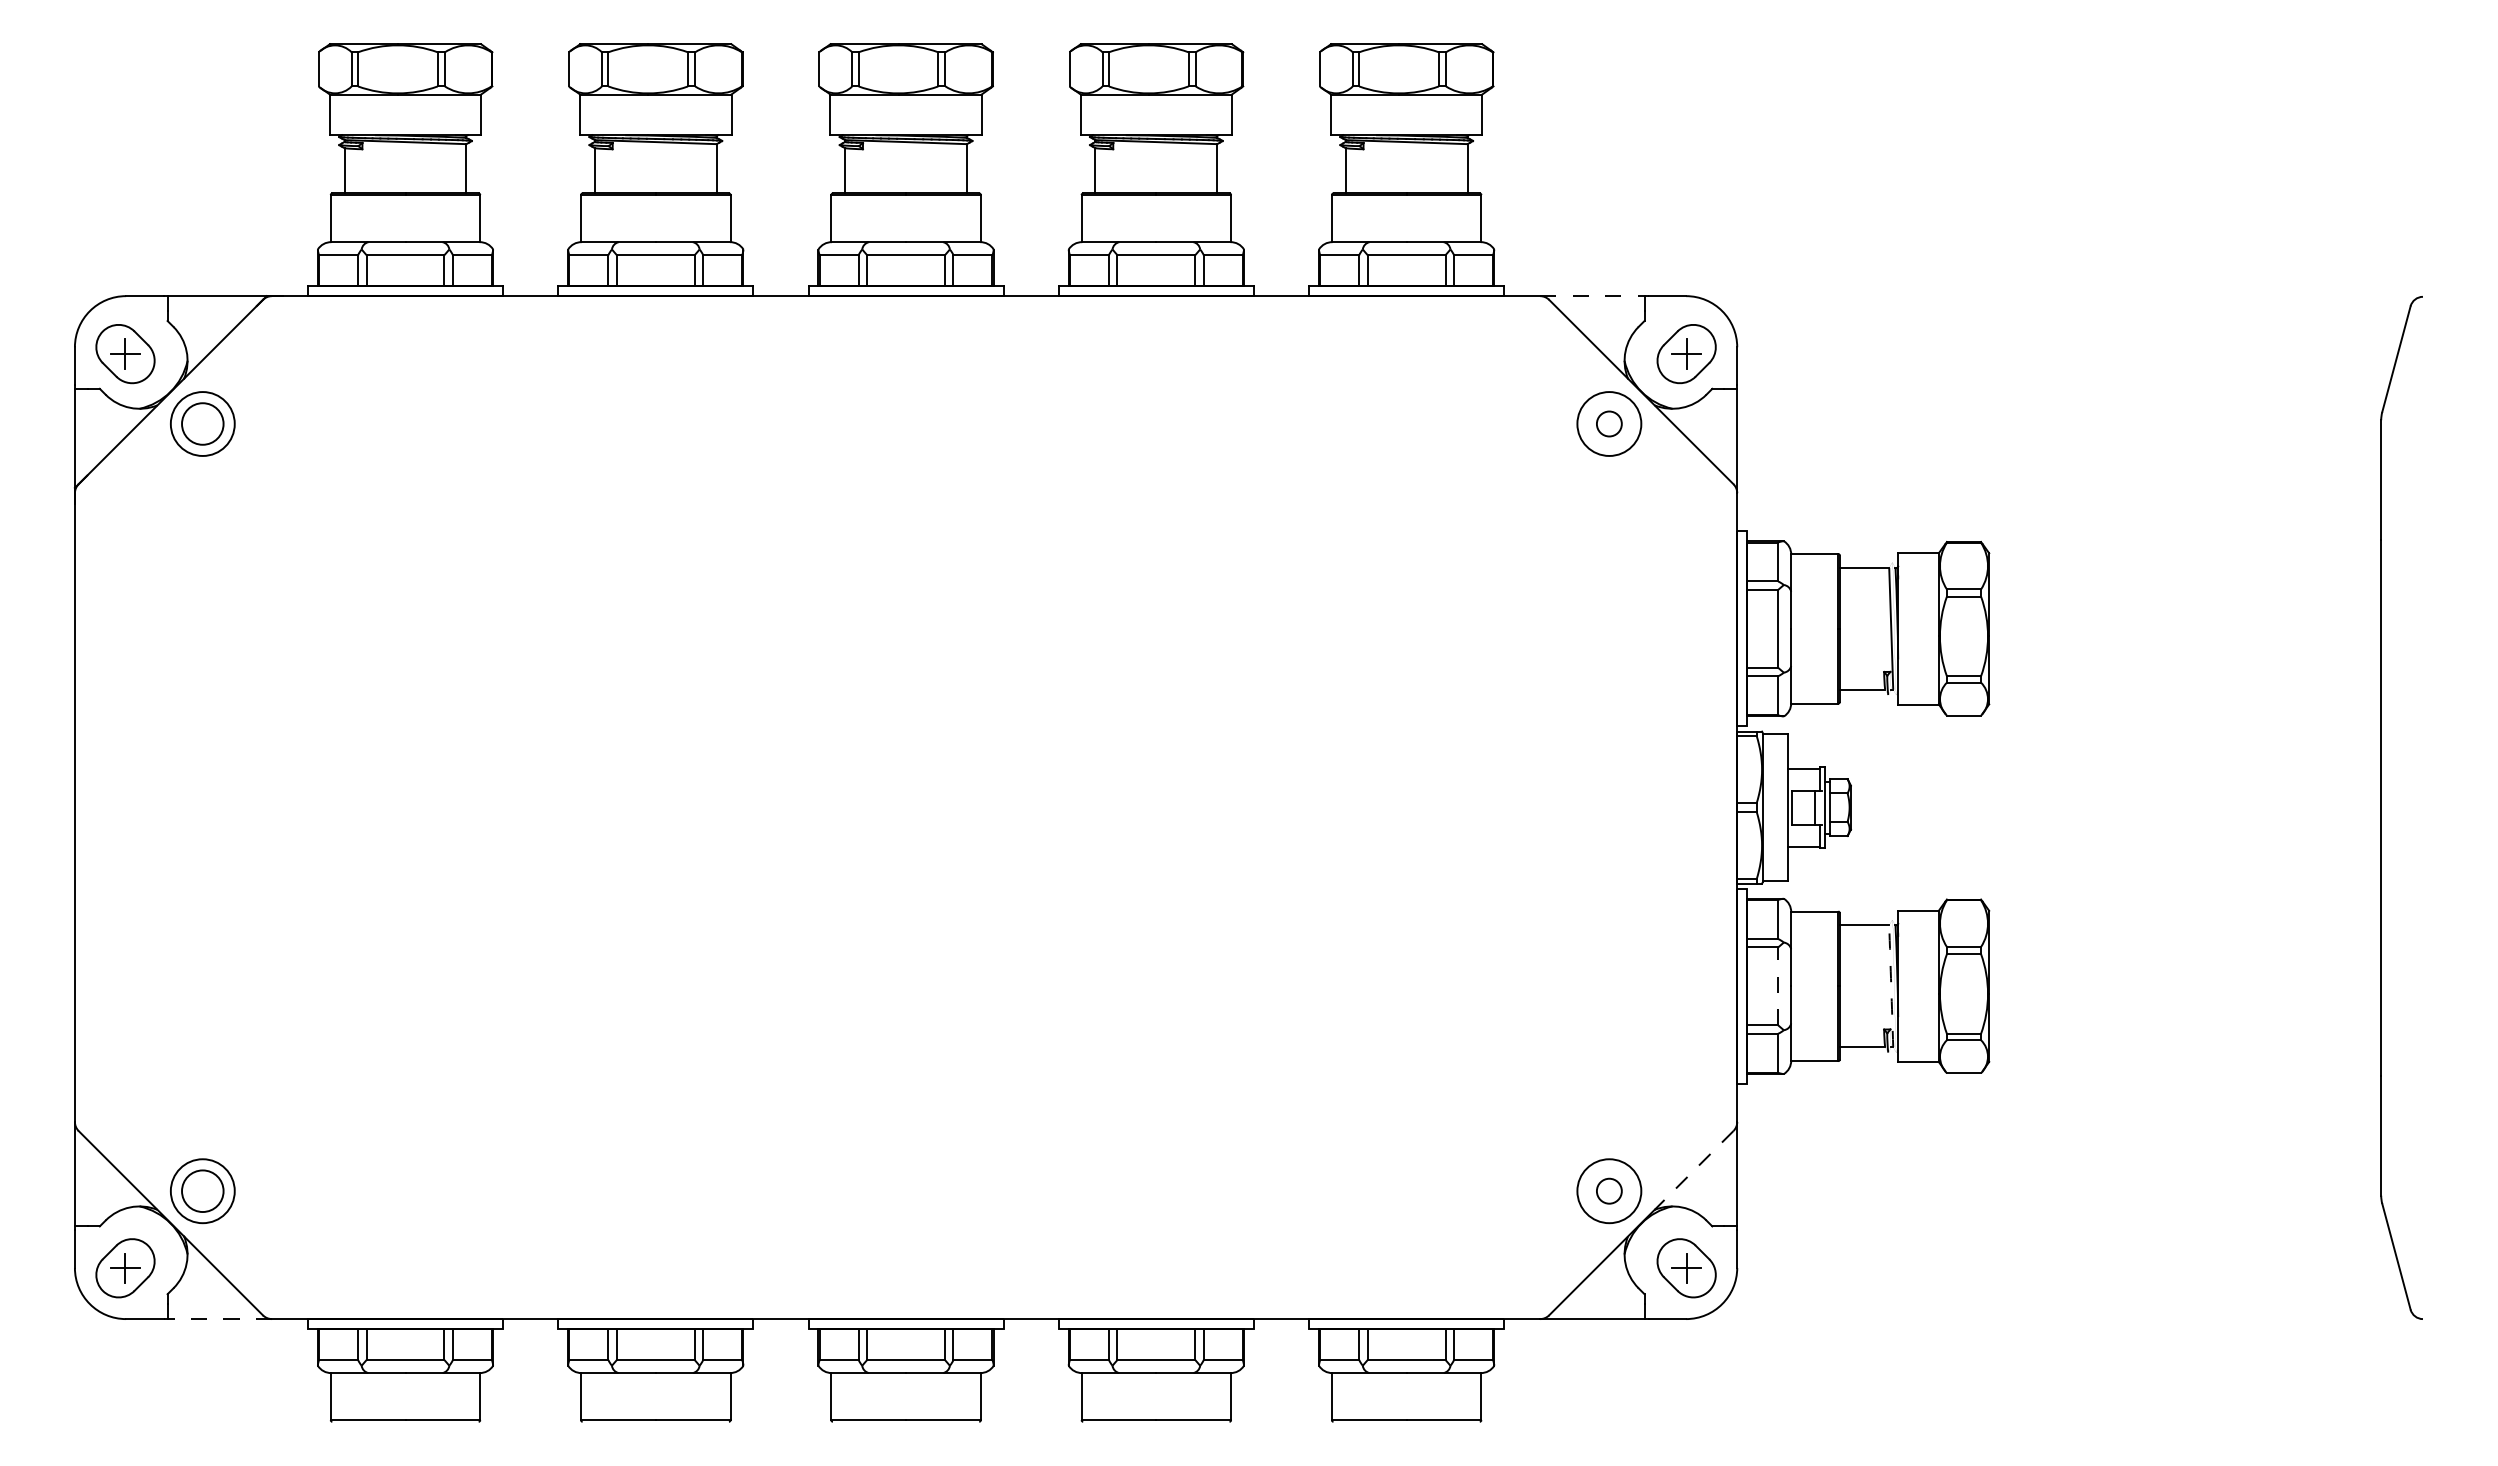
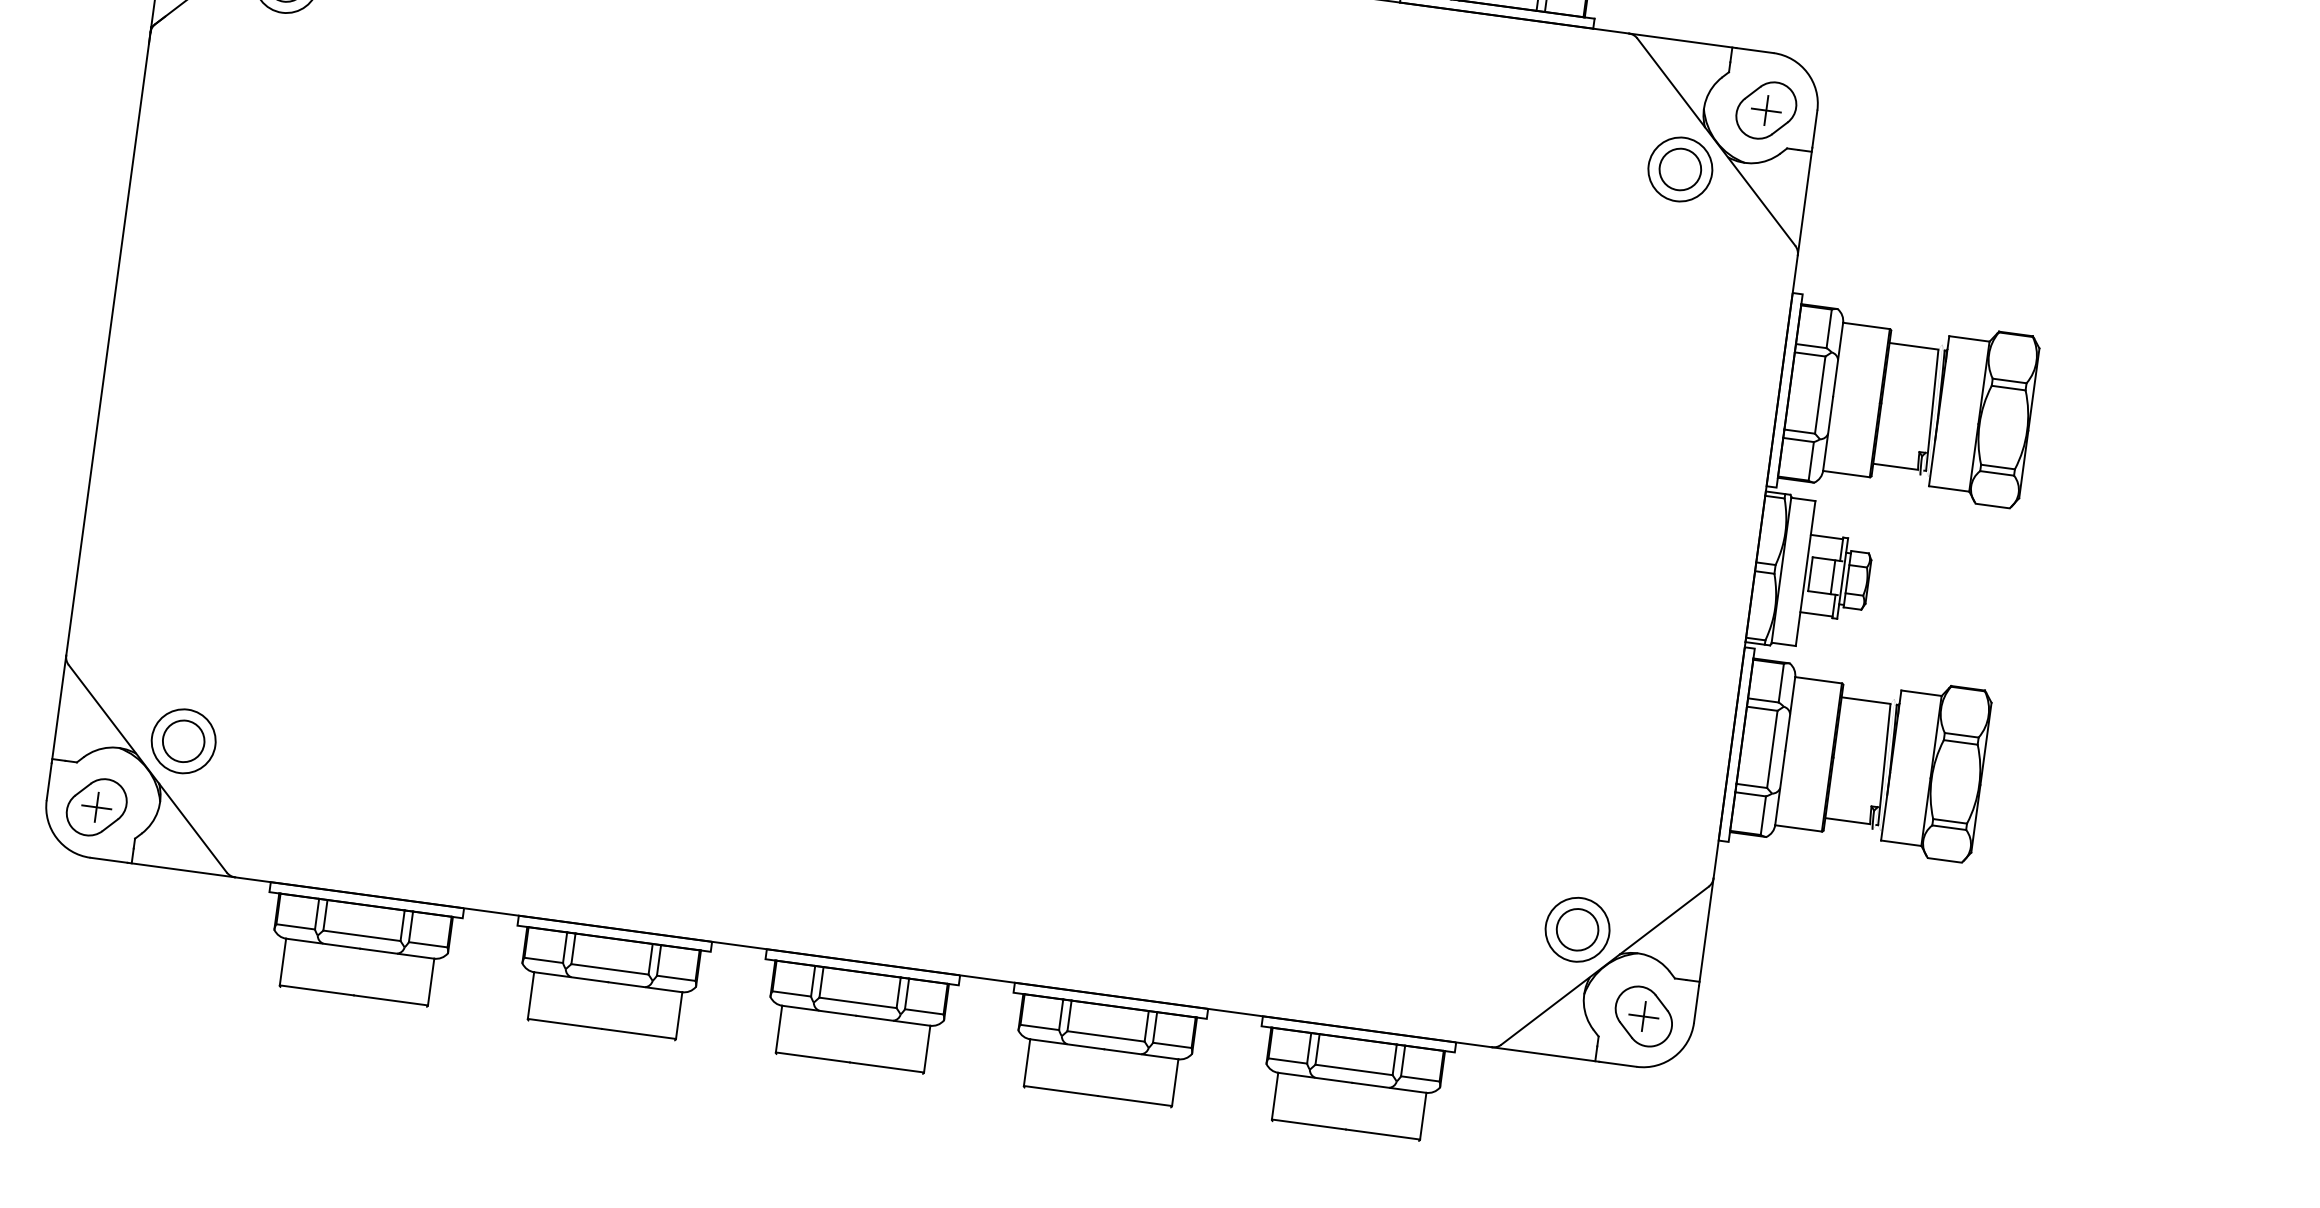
line: (1594, 296) -> (1682, 41), dashed -> solid
circle: (1609, 423) -> (1680, 169), size x1.67
line: (1778, 986) -> (1772, 749), dashed -> solid
arc: (1891, 986) -> (1884, 764), dashed -> solid
line: (1694, 1170) -> (1664, 920), dashed -> solid
circle: (1609, 1191) -> (1577, 930), size x1.67
line: (217, 1319) -> (181, 870), dashed -> solid

